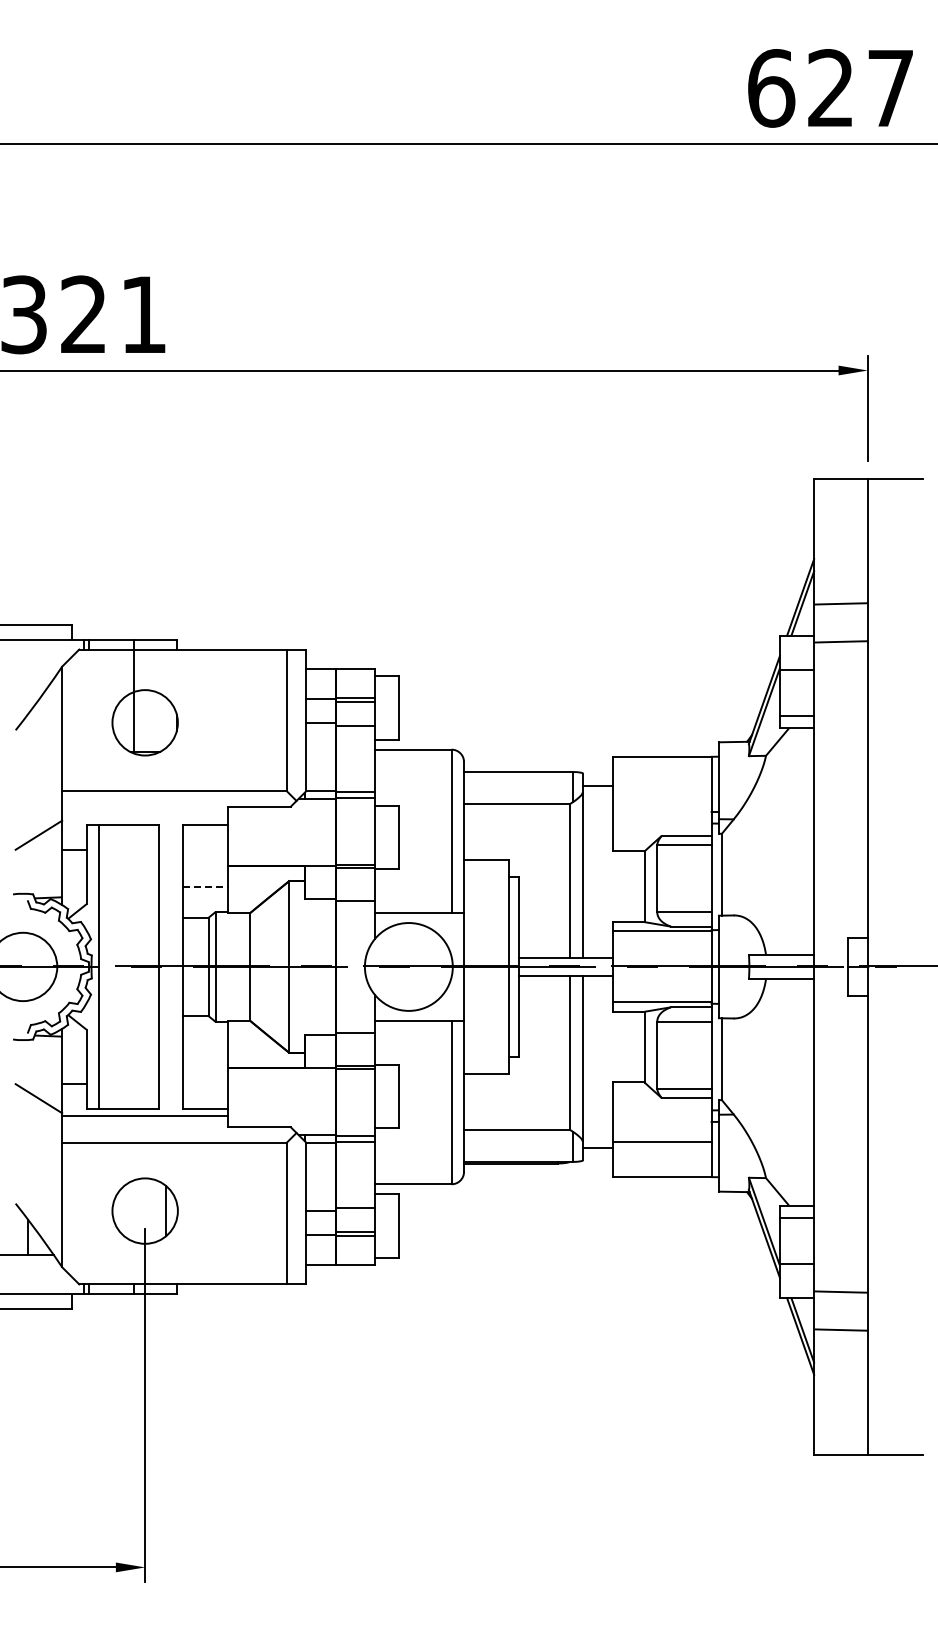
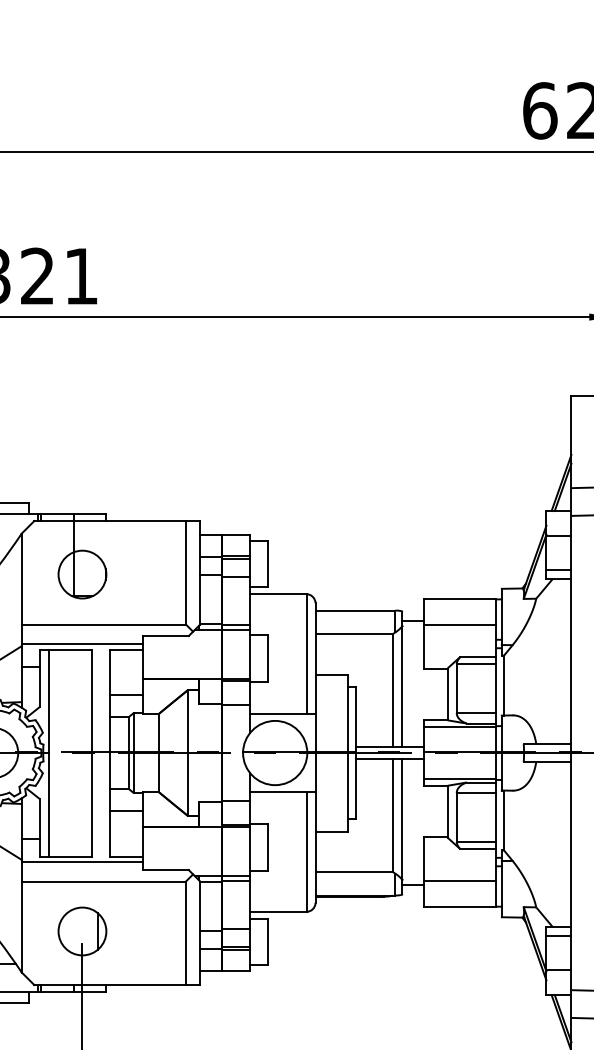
line: (661, 792) -> (459, 625), added
line: (144, 818) -> (81, 644), added
line: (205, 887) -> (126, 694), dashed -> solid
line: (205, 1046) -> (126, 811), added

